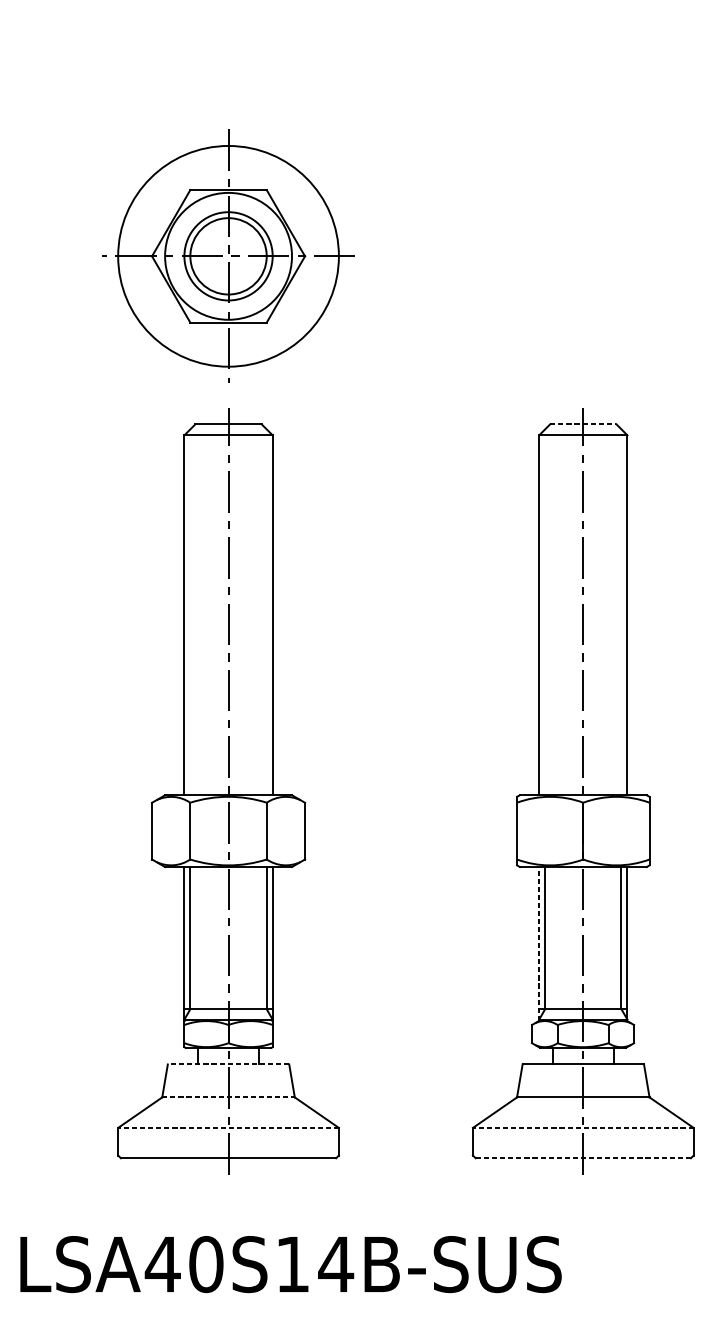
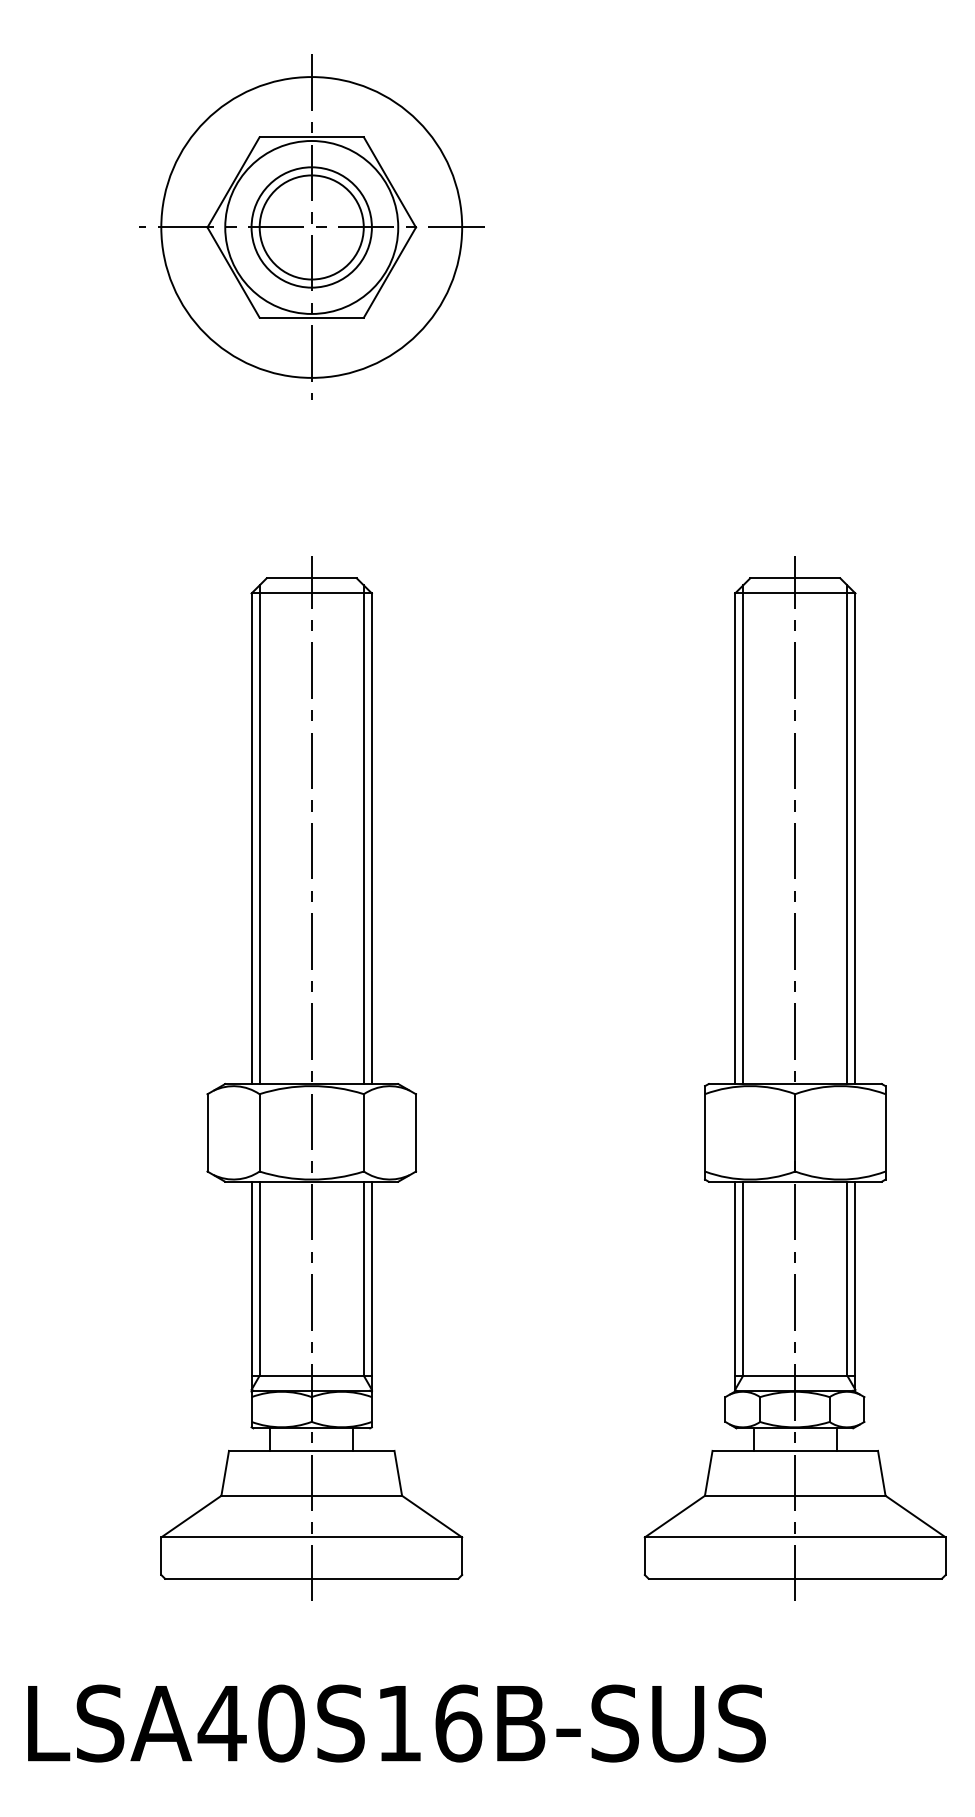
part: (228, 255) -> (311, 226), moved
line: (583, 424) -> (795, 578), dashed -> solid
line: (190, 612) -> (259, 834), added
line: (266, 612) -> (363, 834), added
line: (545, 612) -> (743, 834), added
line: (621, 612) -> (847, 834), added
line: (539, 943) -> (735, 1286), dashed -> solid
line: (228, 1064) -> (311, 1450), dashed -> solid
line: (229, 1097) -> (312, 1495), dashed -> solid
line: (228, 1127) -> (311, 1537), dashed -> solid
line: (583, 1127) -> (795, 1537), dashed -> solid
line: (583, 1158) -> (795, 1578), dashed -> solid
text: (335, 1264) -> (457, 1723), LSA40S14B-SUS -> LSA40S16B-SUS

